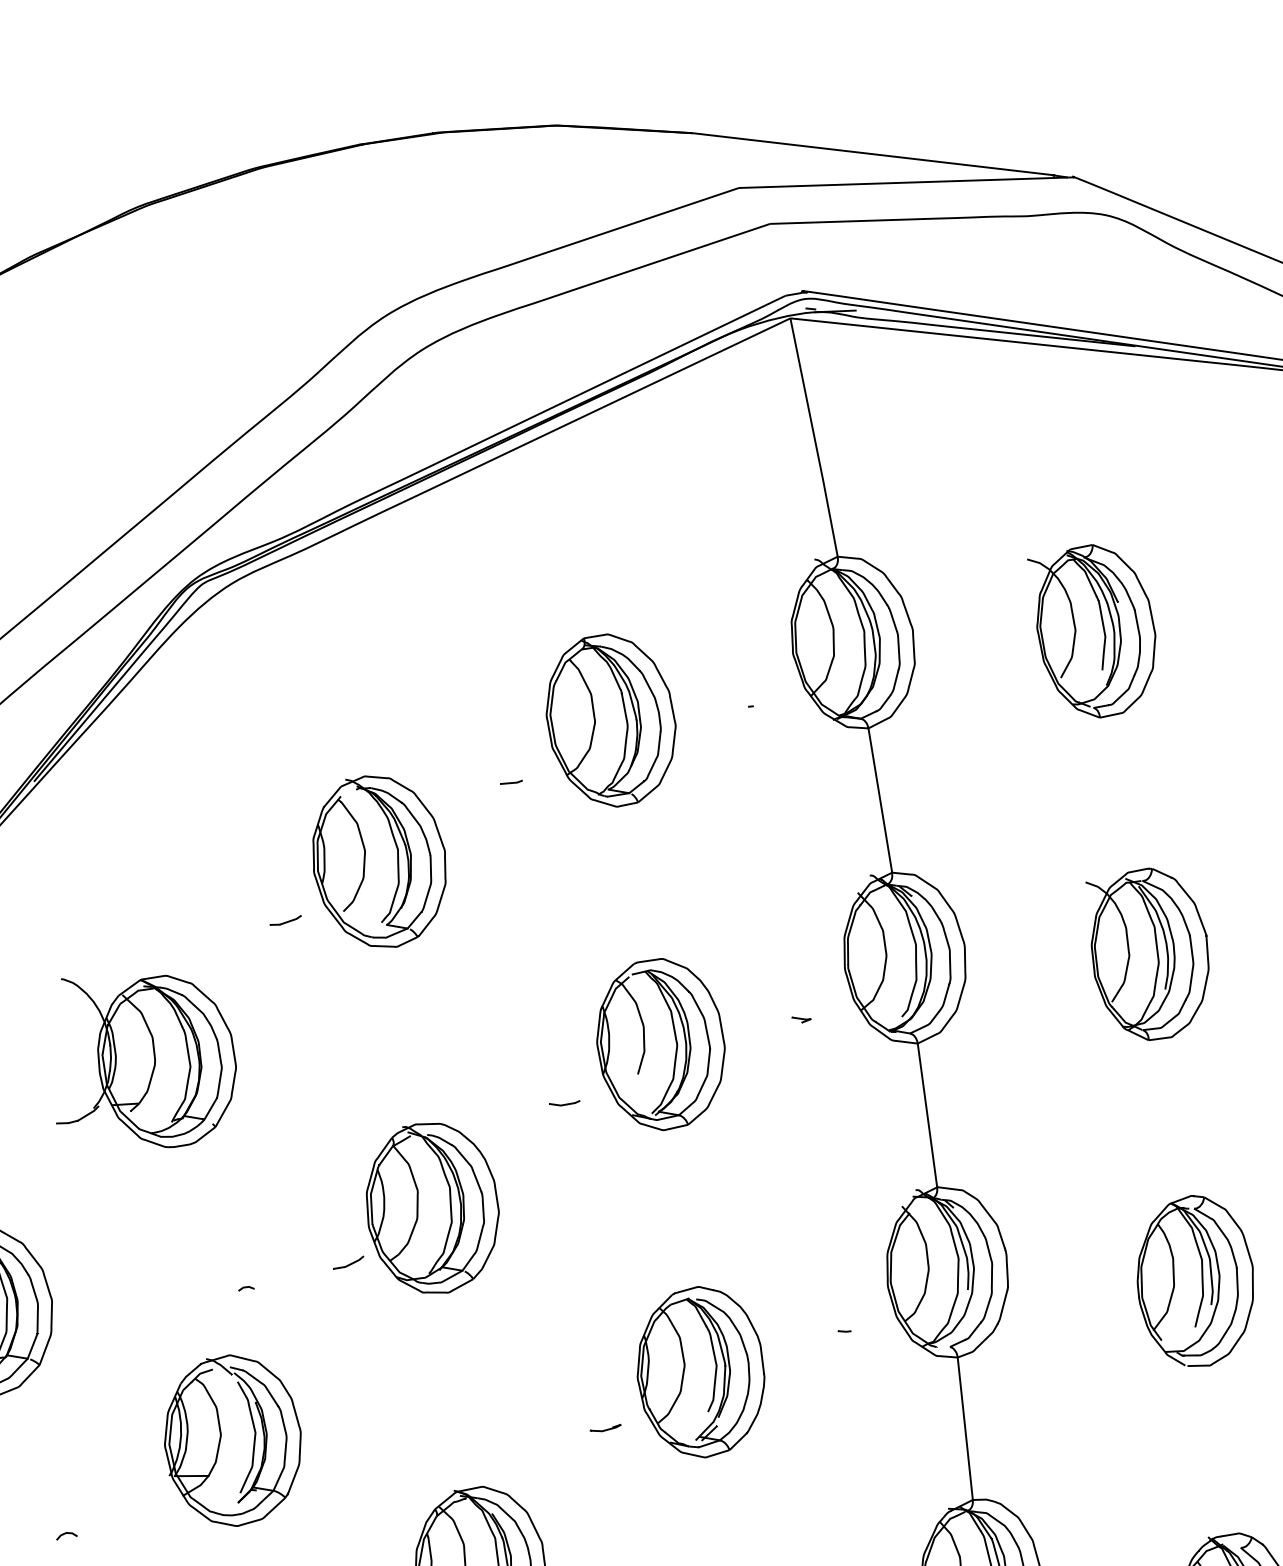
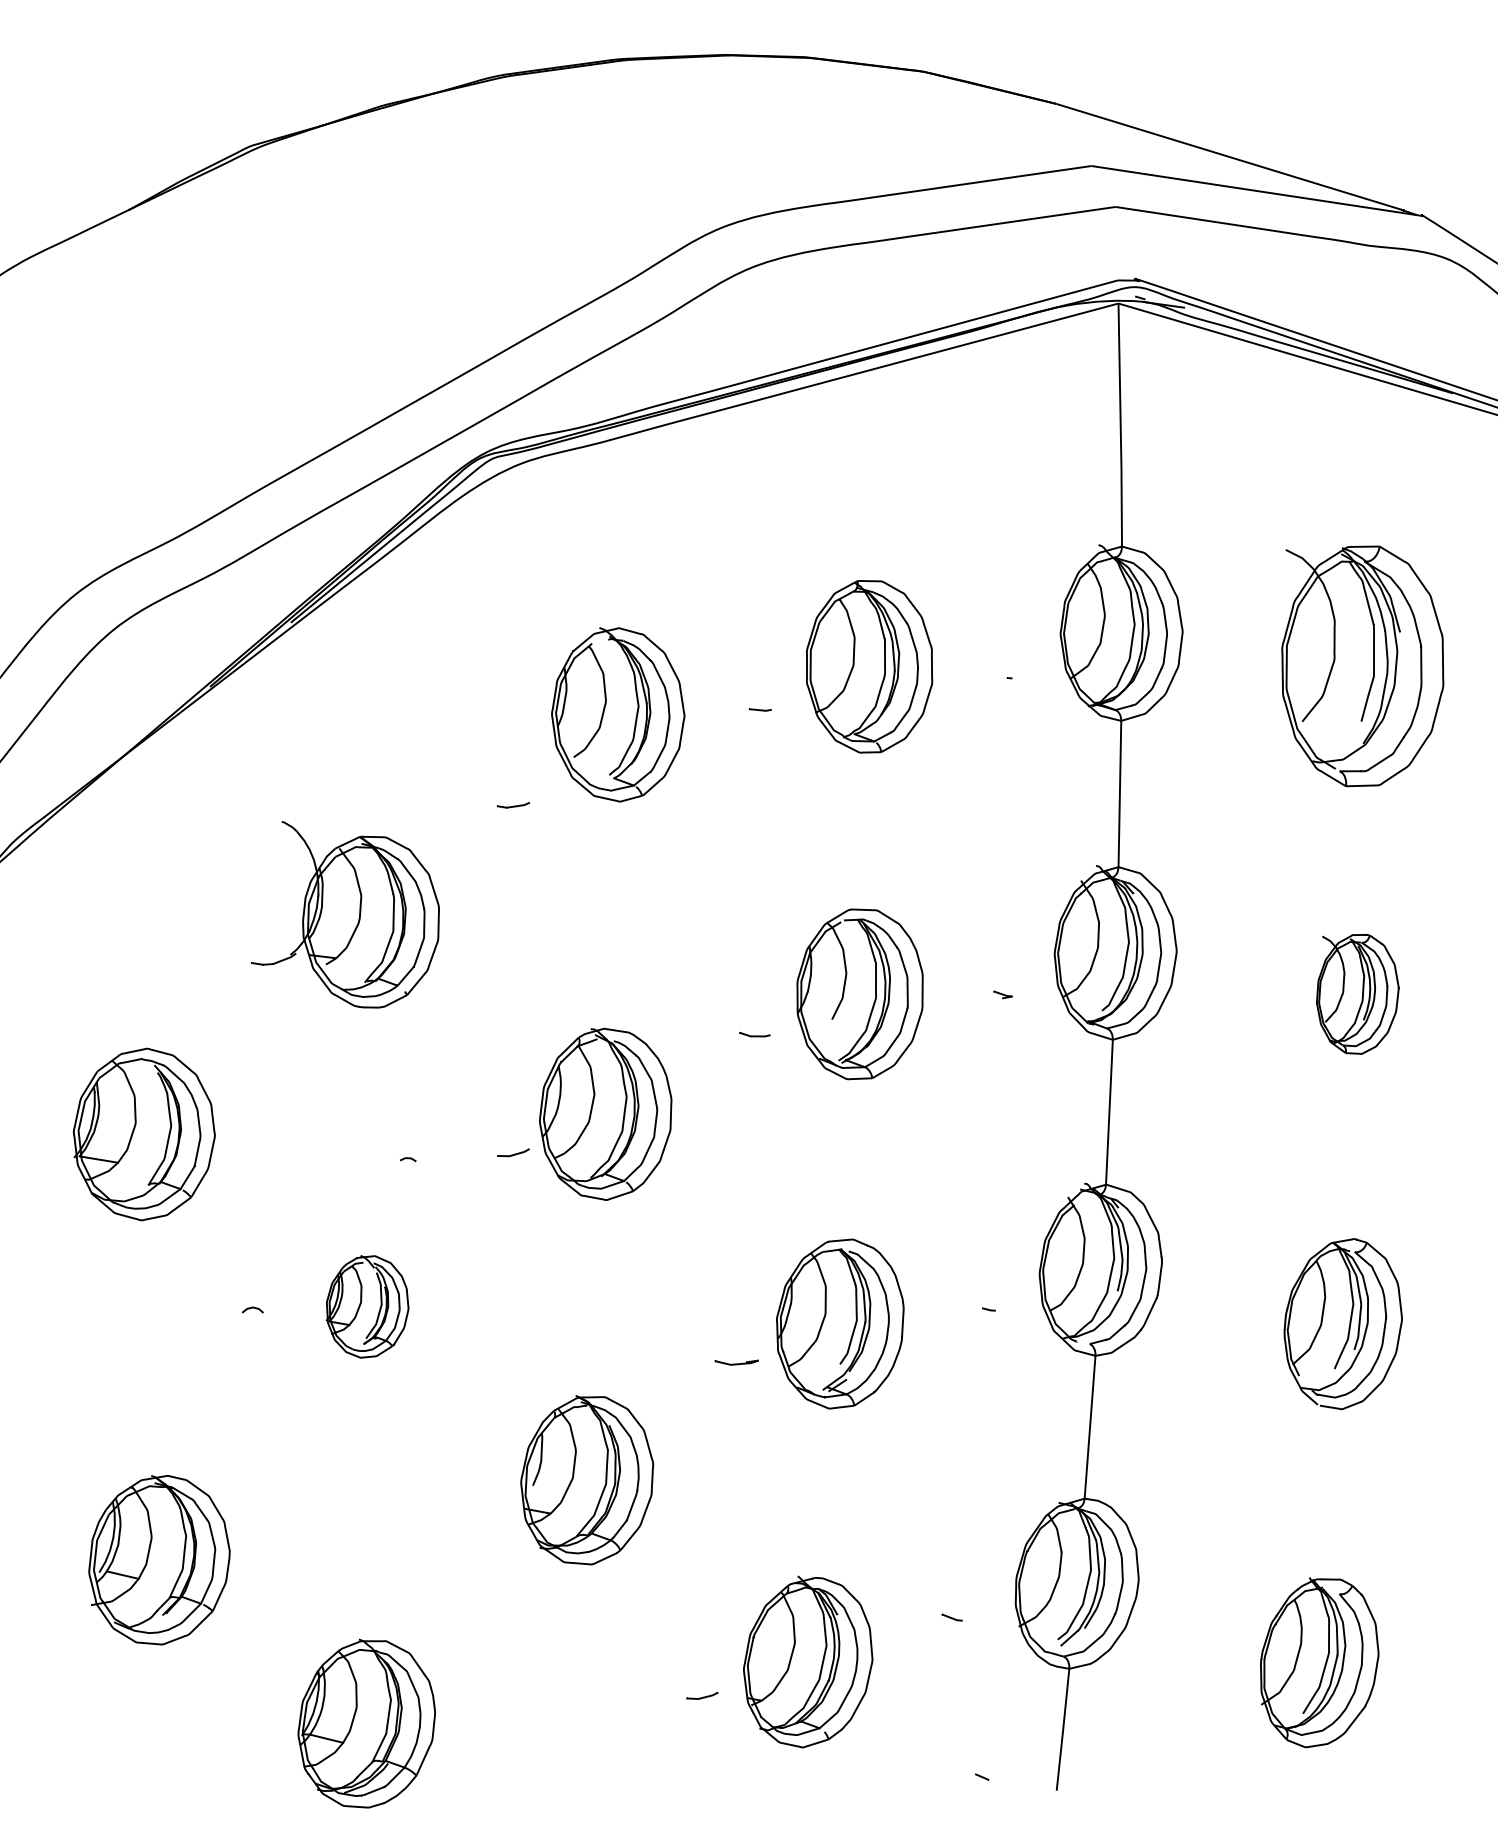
part: (1095, 631) -> (1362, 666), size x1.4
part: (379, 861) -> (618, 714), moved
part: (1150, 954) -> (1357, 994), size x0.7
part: (605, 1428) -> (736, 1362), size x1.4
part: (232, 1440) -> (367, 1306), size x0.6
curve: (65, 1534) -> (252, 1308), moved

